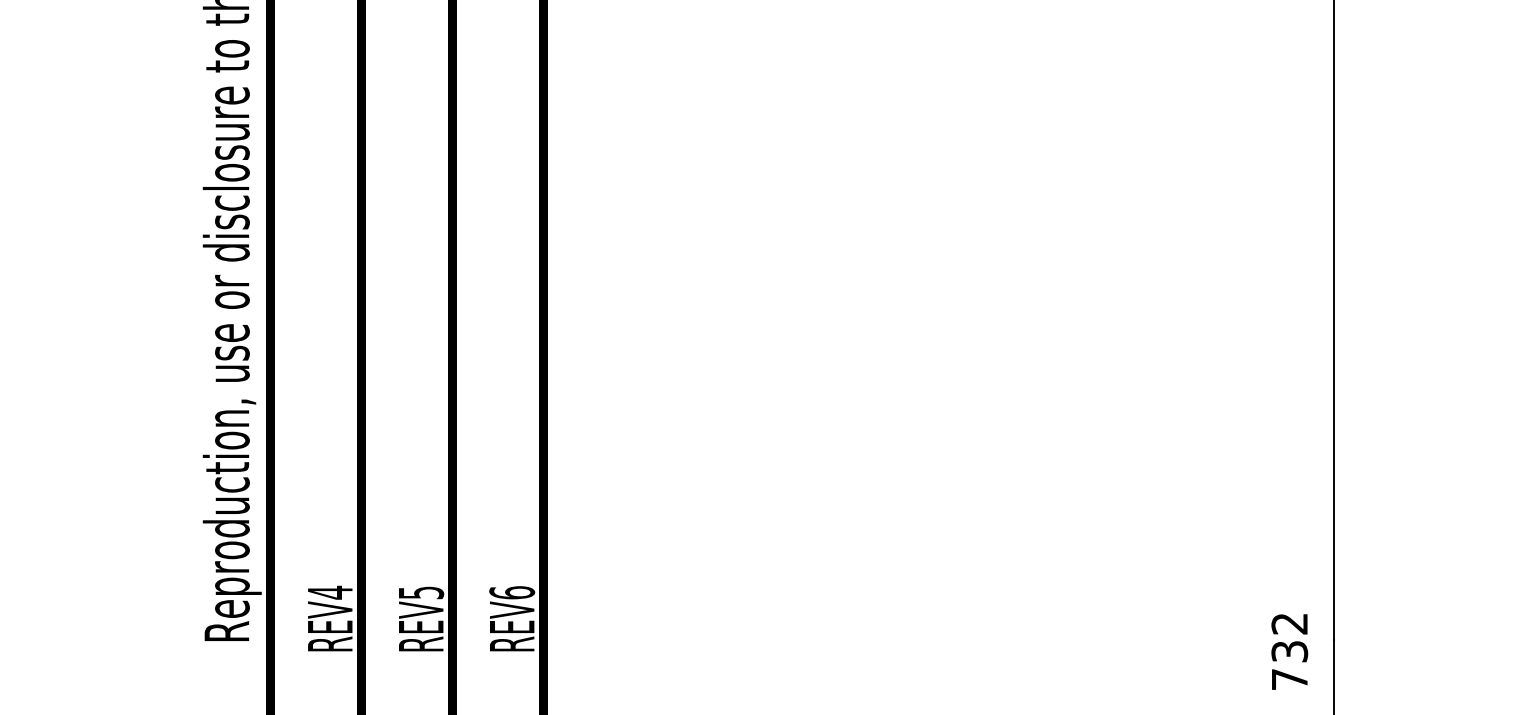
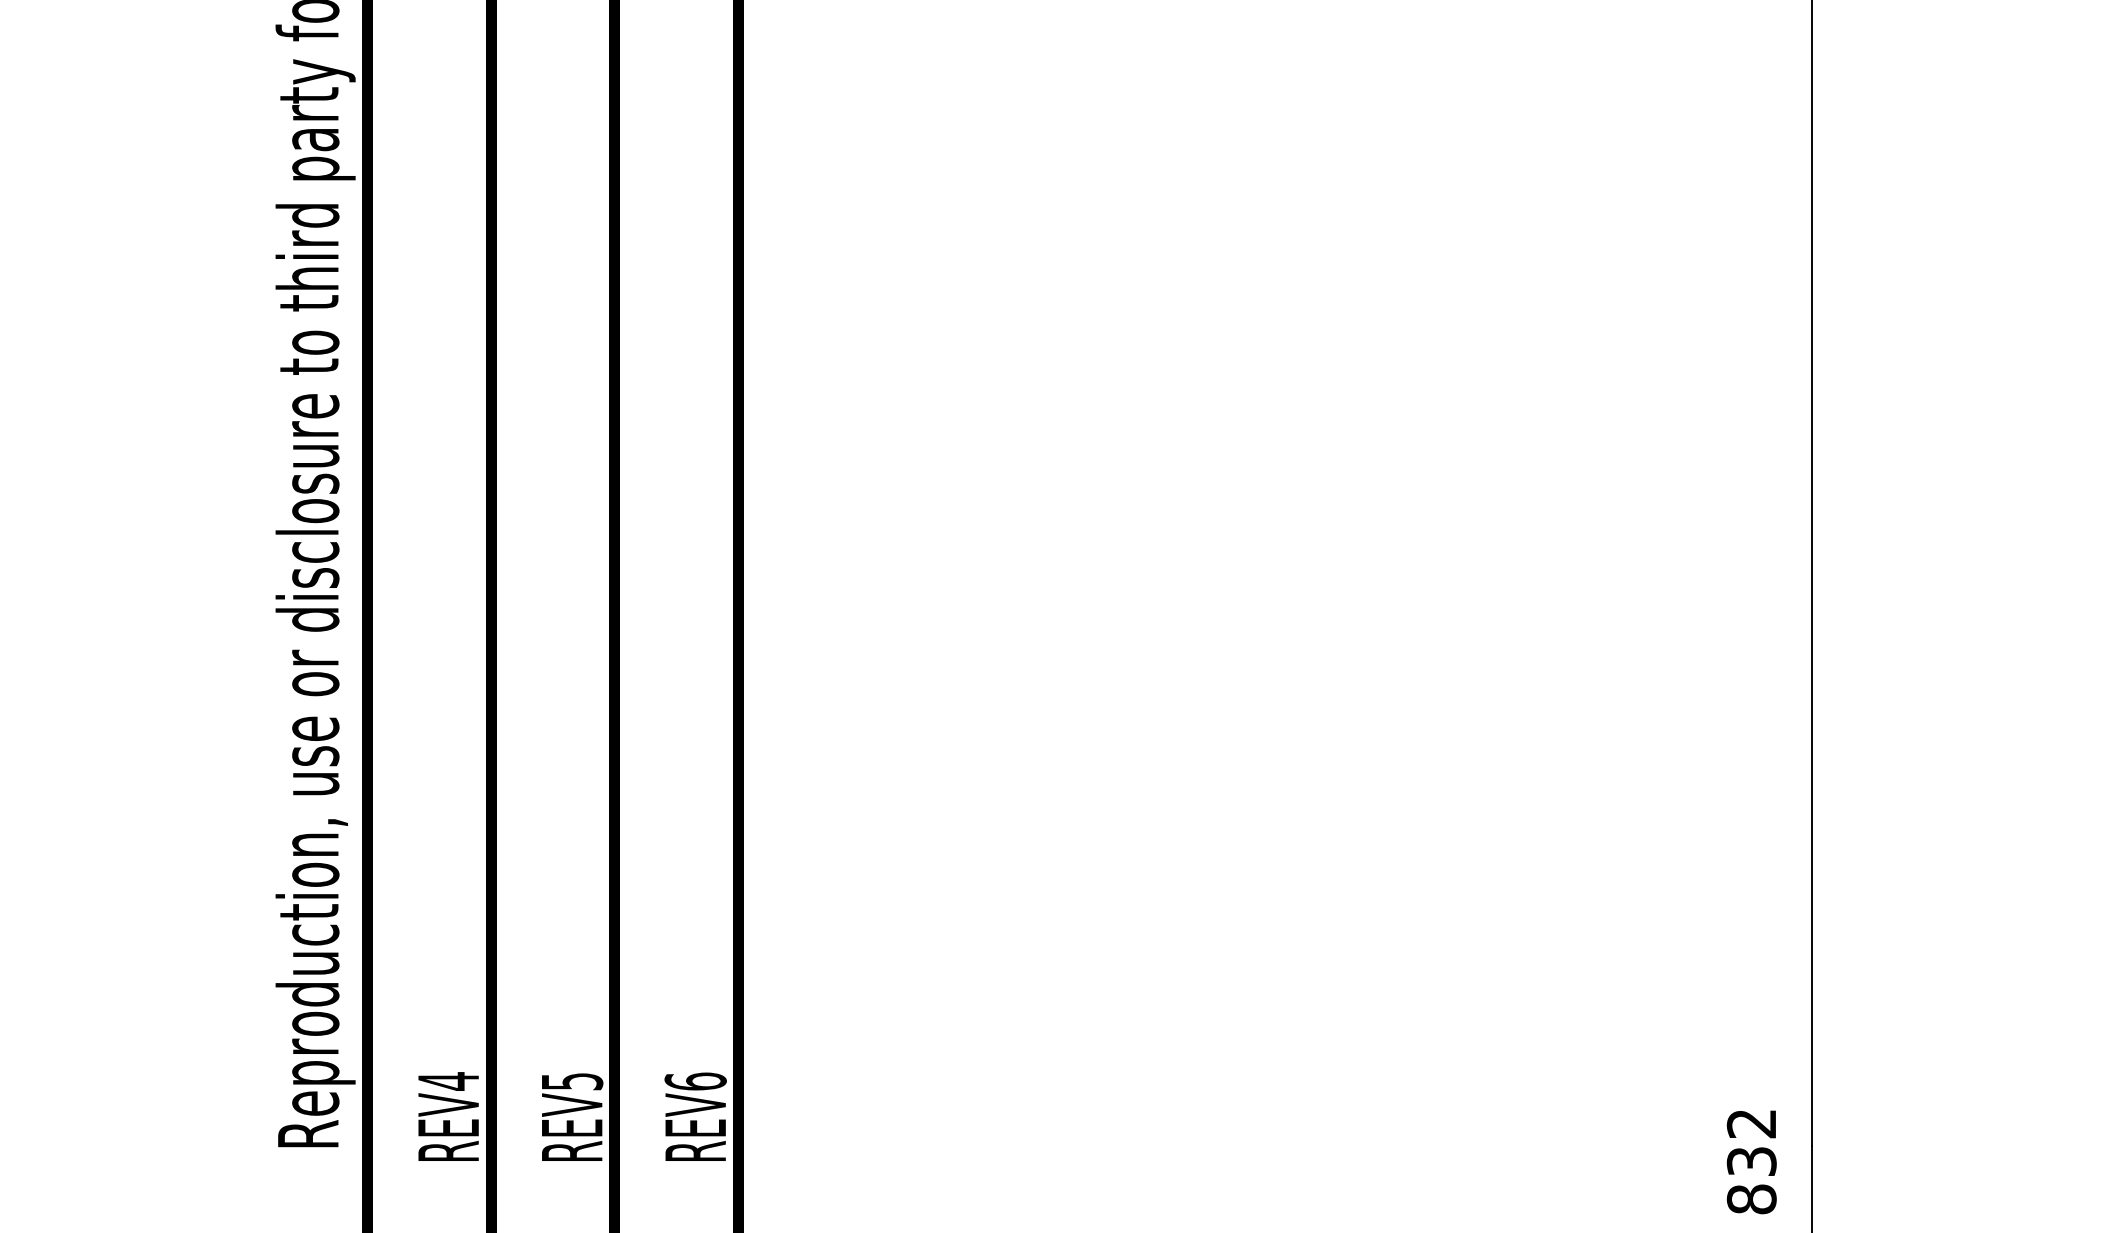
text: (1289, 679) -> (1751, 1199), 732 -> 832

